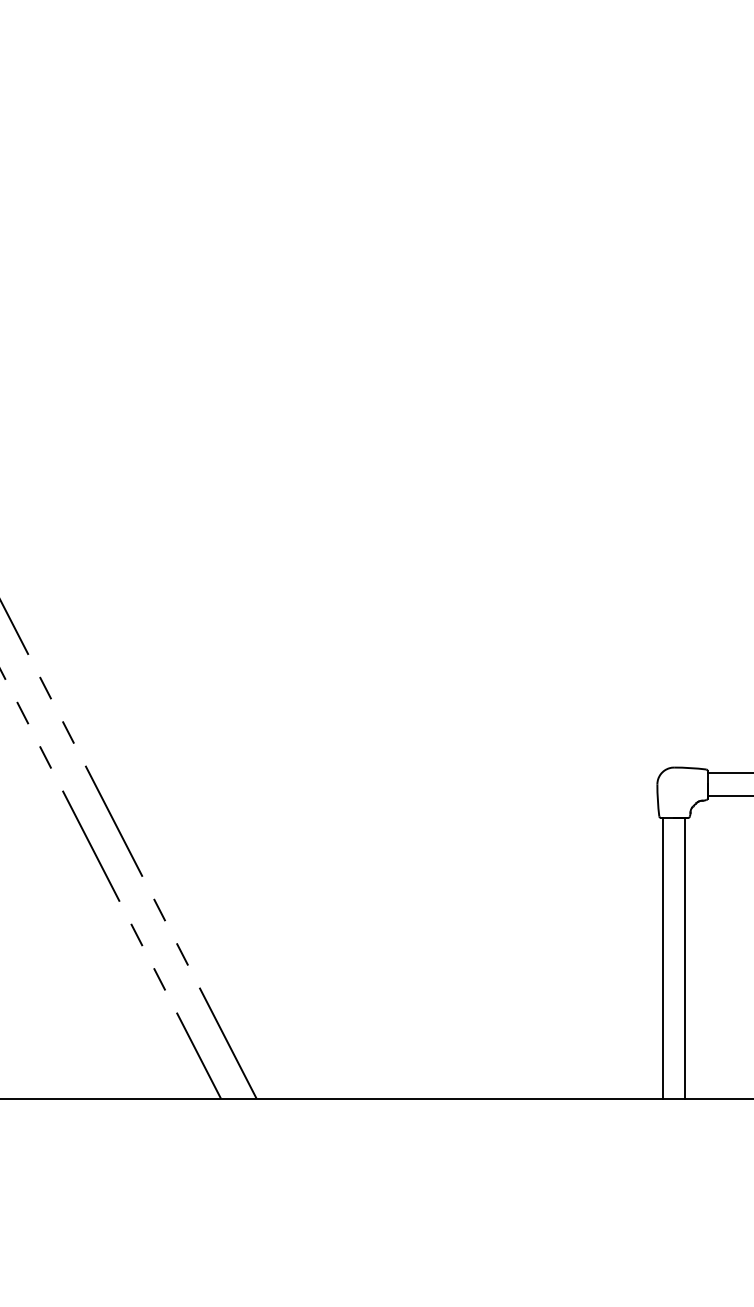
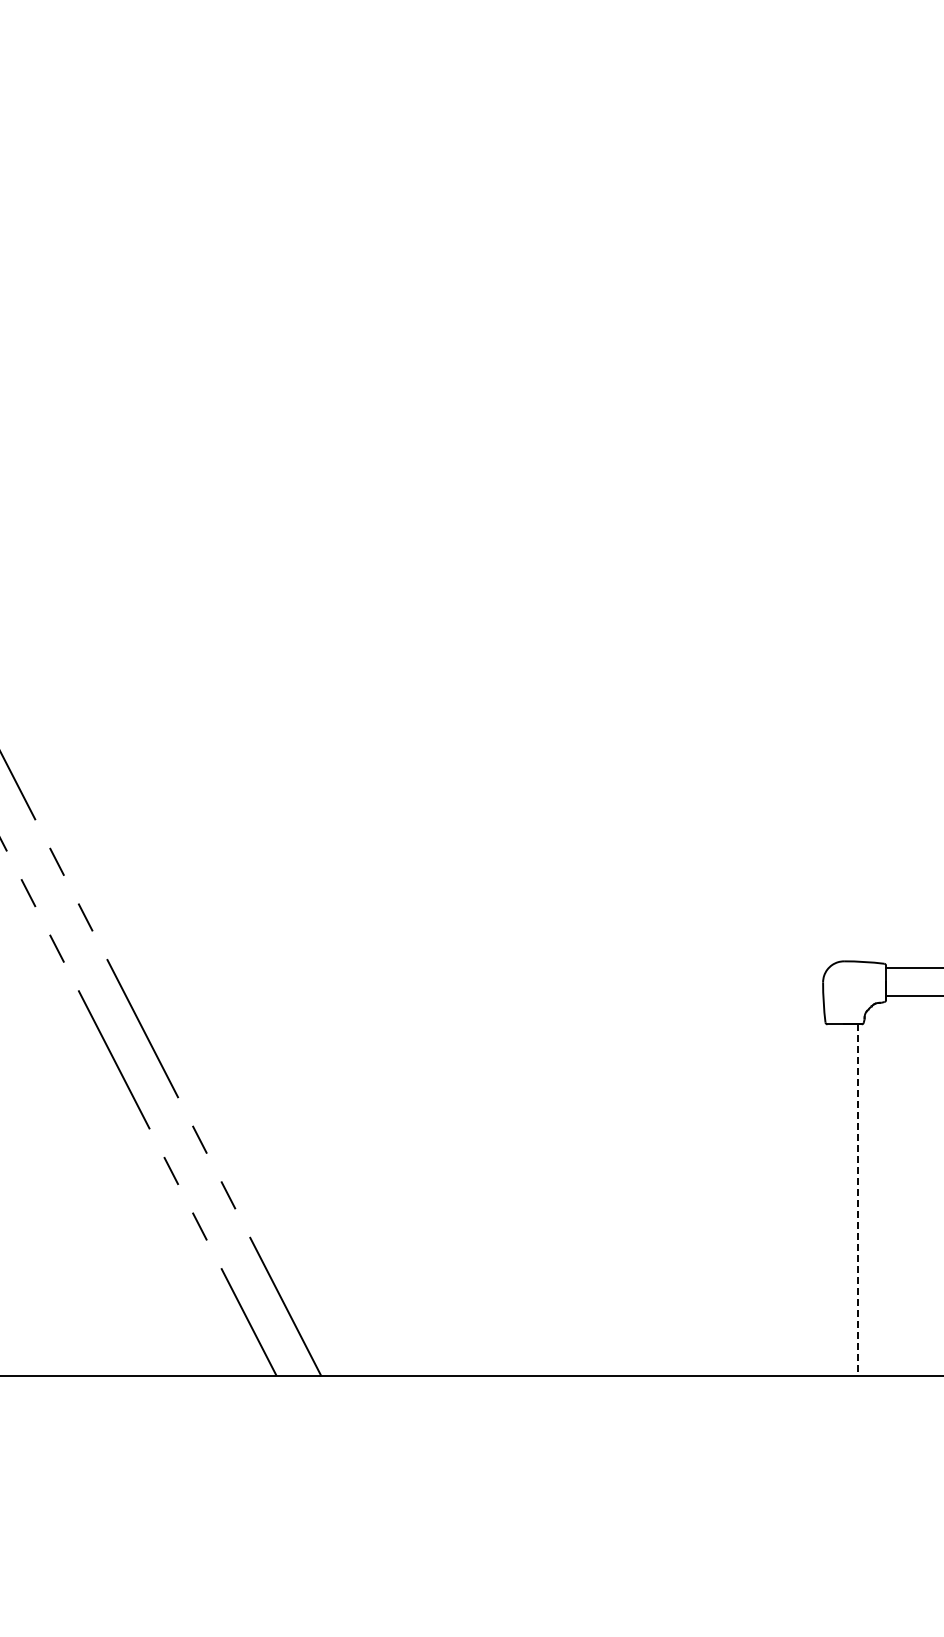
line: (663, 957) -> (830, 1199), removed
line: (685, 958) -> (858, 1200), solid -> dashed

